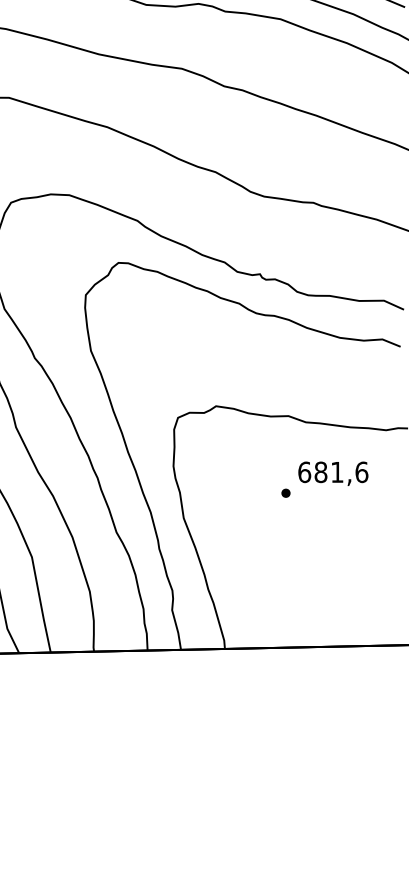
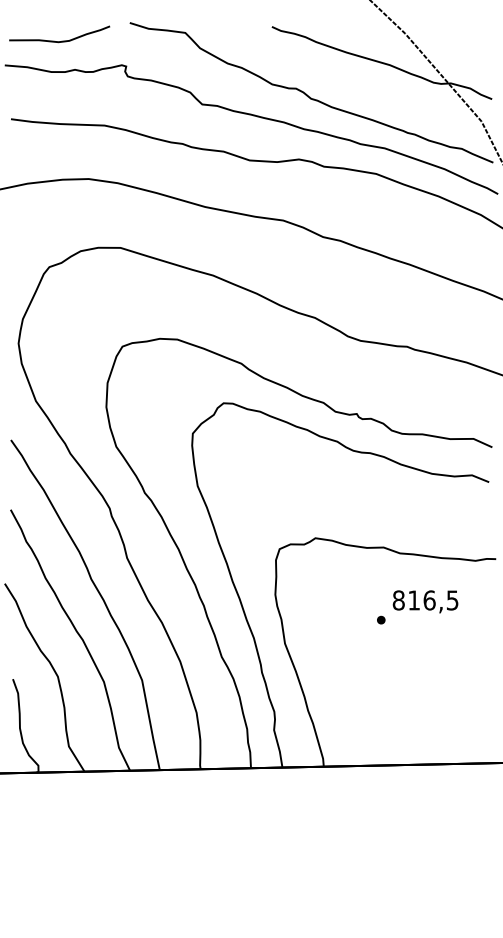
text: (332, 472) -> (425, 600), 681,6 -> 816,5

